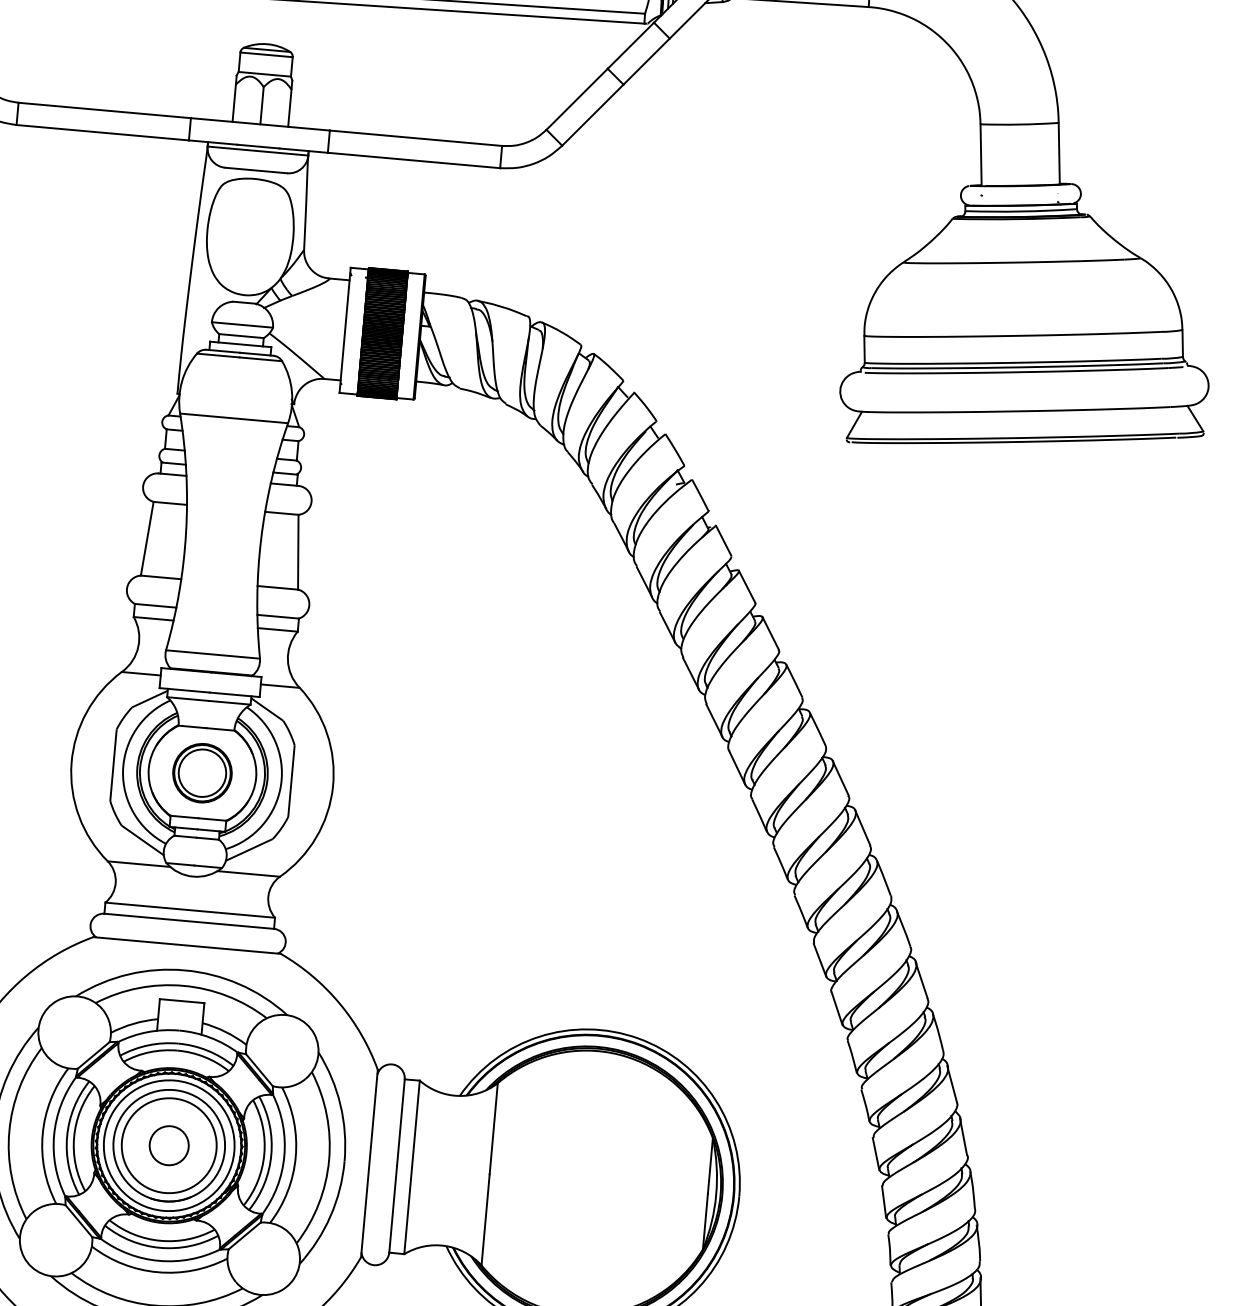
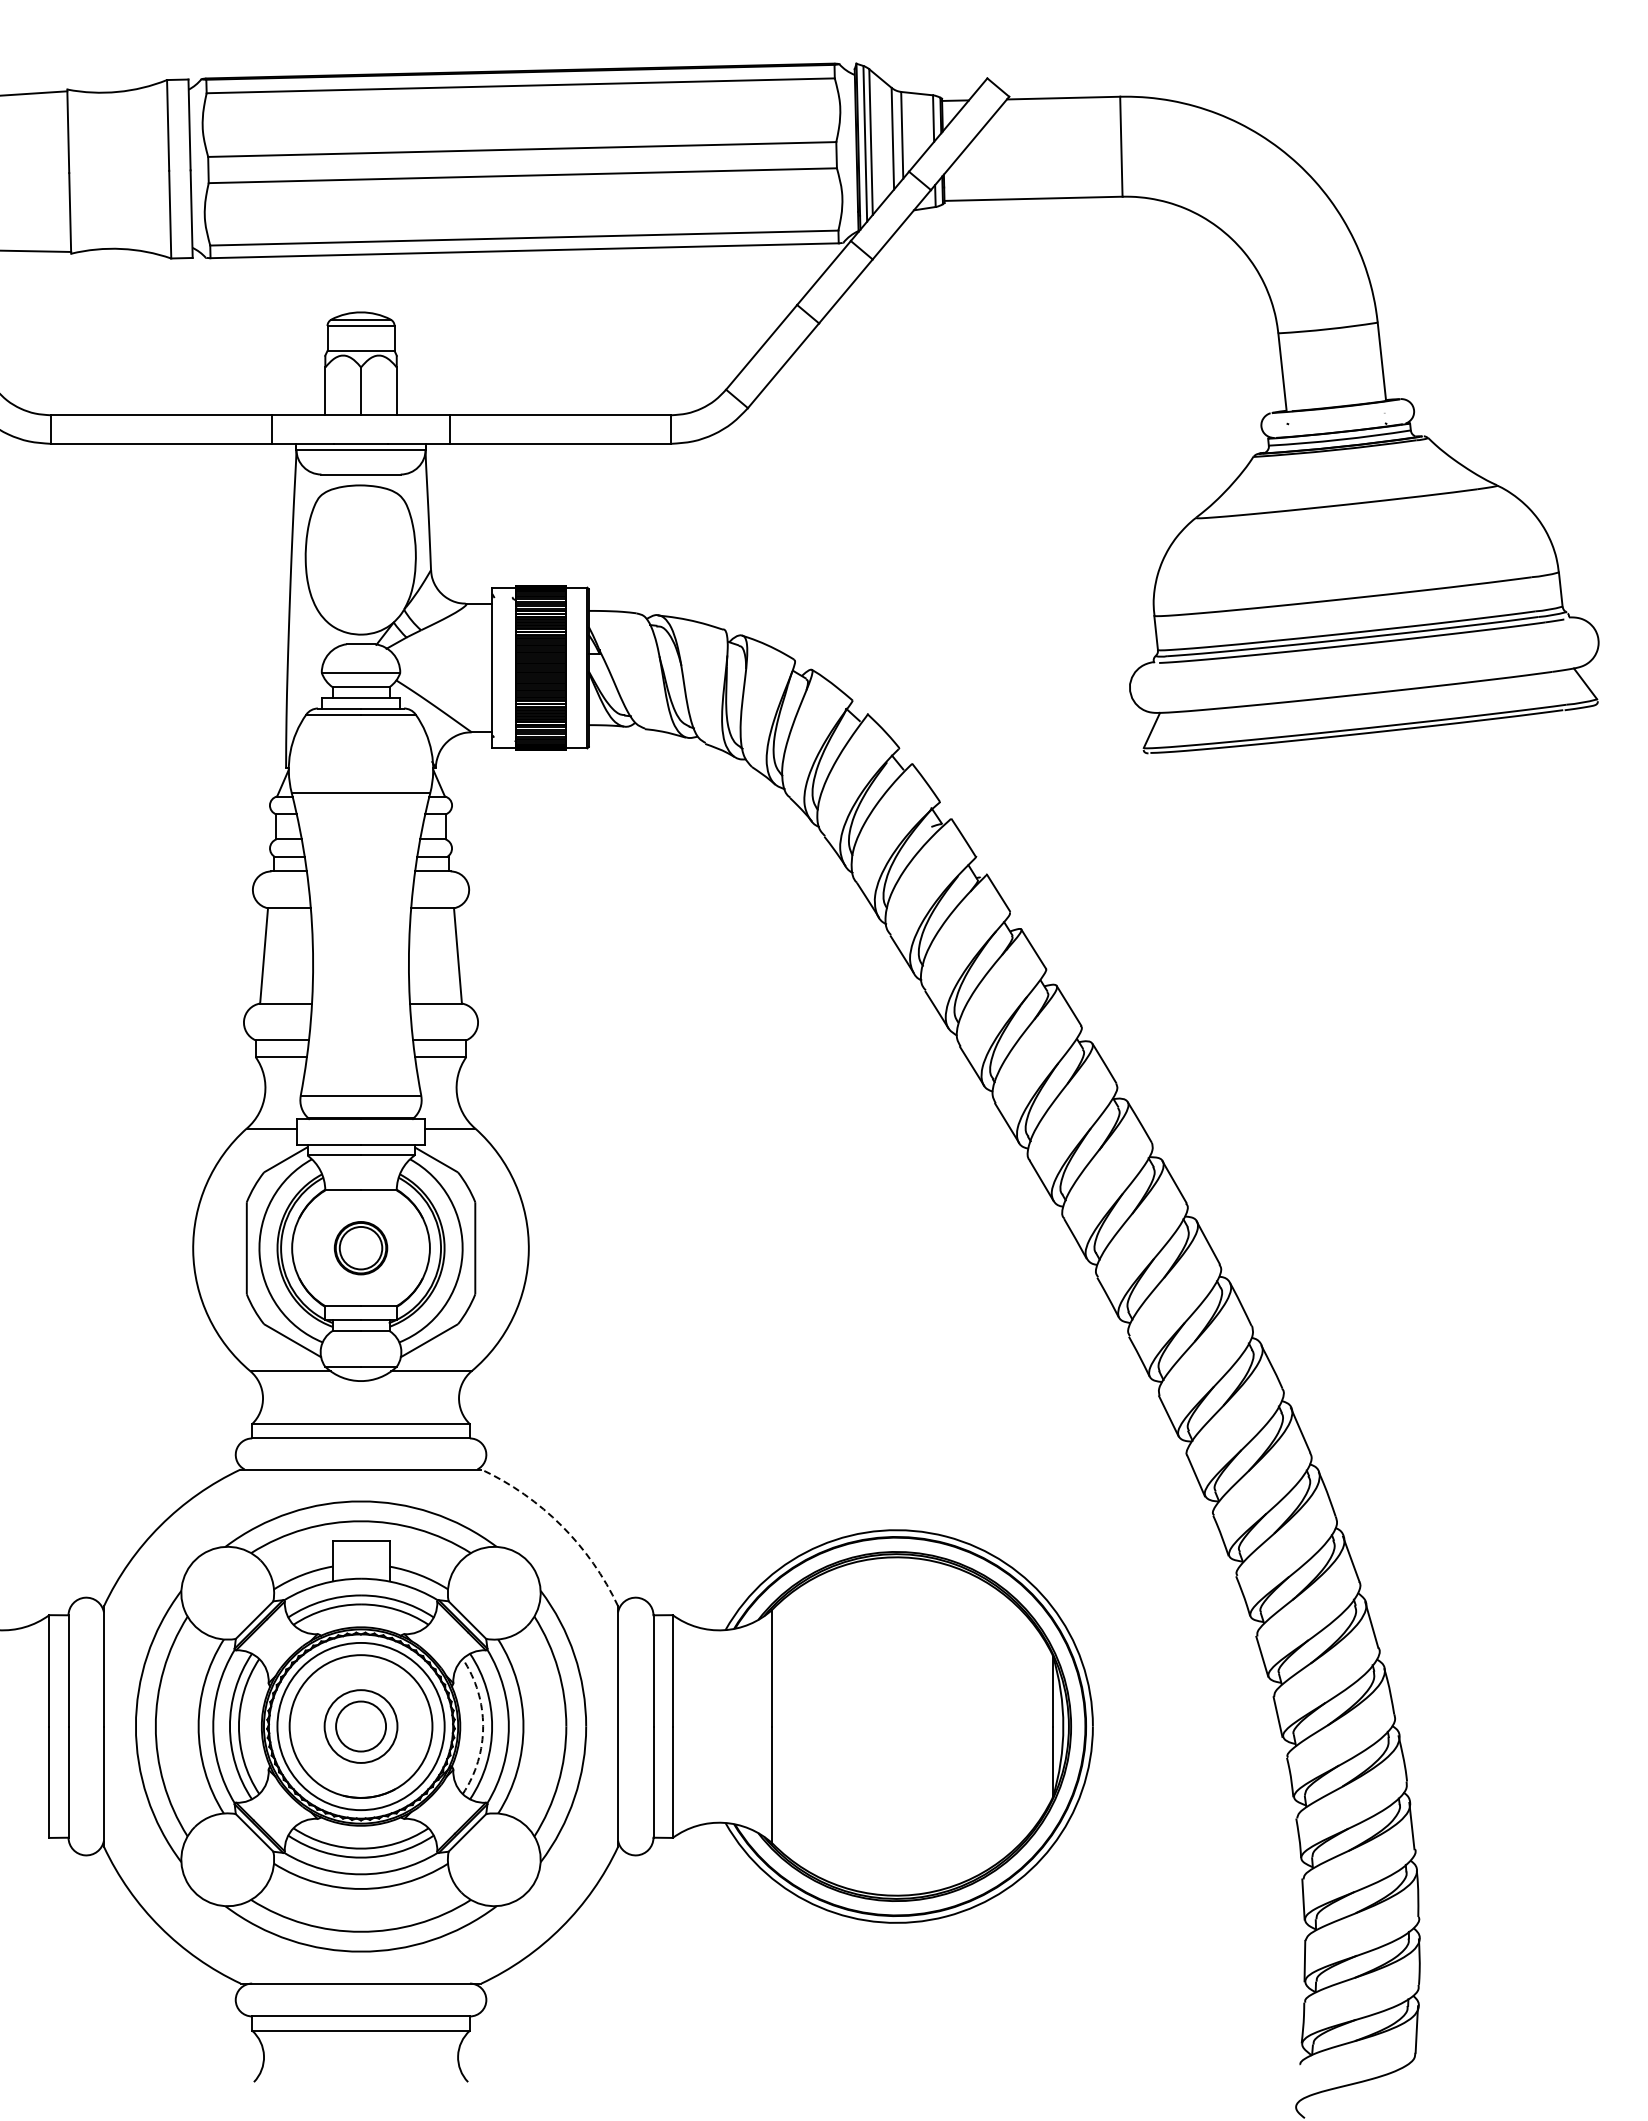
part: (202, 772) -> (360, 1247), size x0.7
arc: (339, 1003) -> (561, 1525), solid -> dashed
circle: (168, 1145) -> (360, 1726), size x0.6
arc: (264, 1154) -> (483, 1726), solid -> dashed

